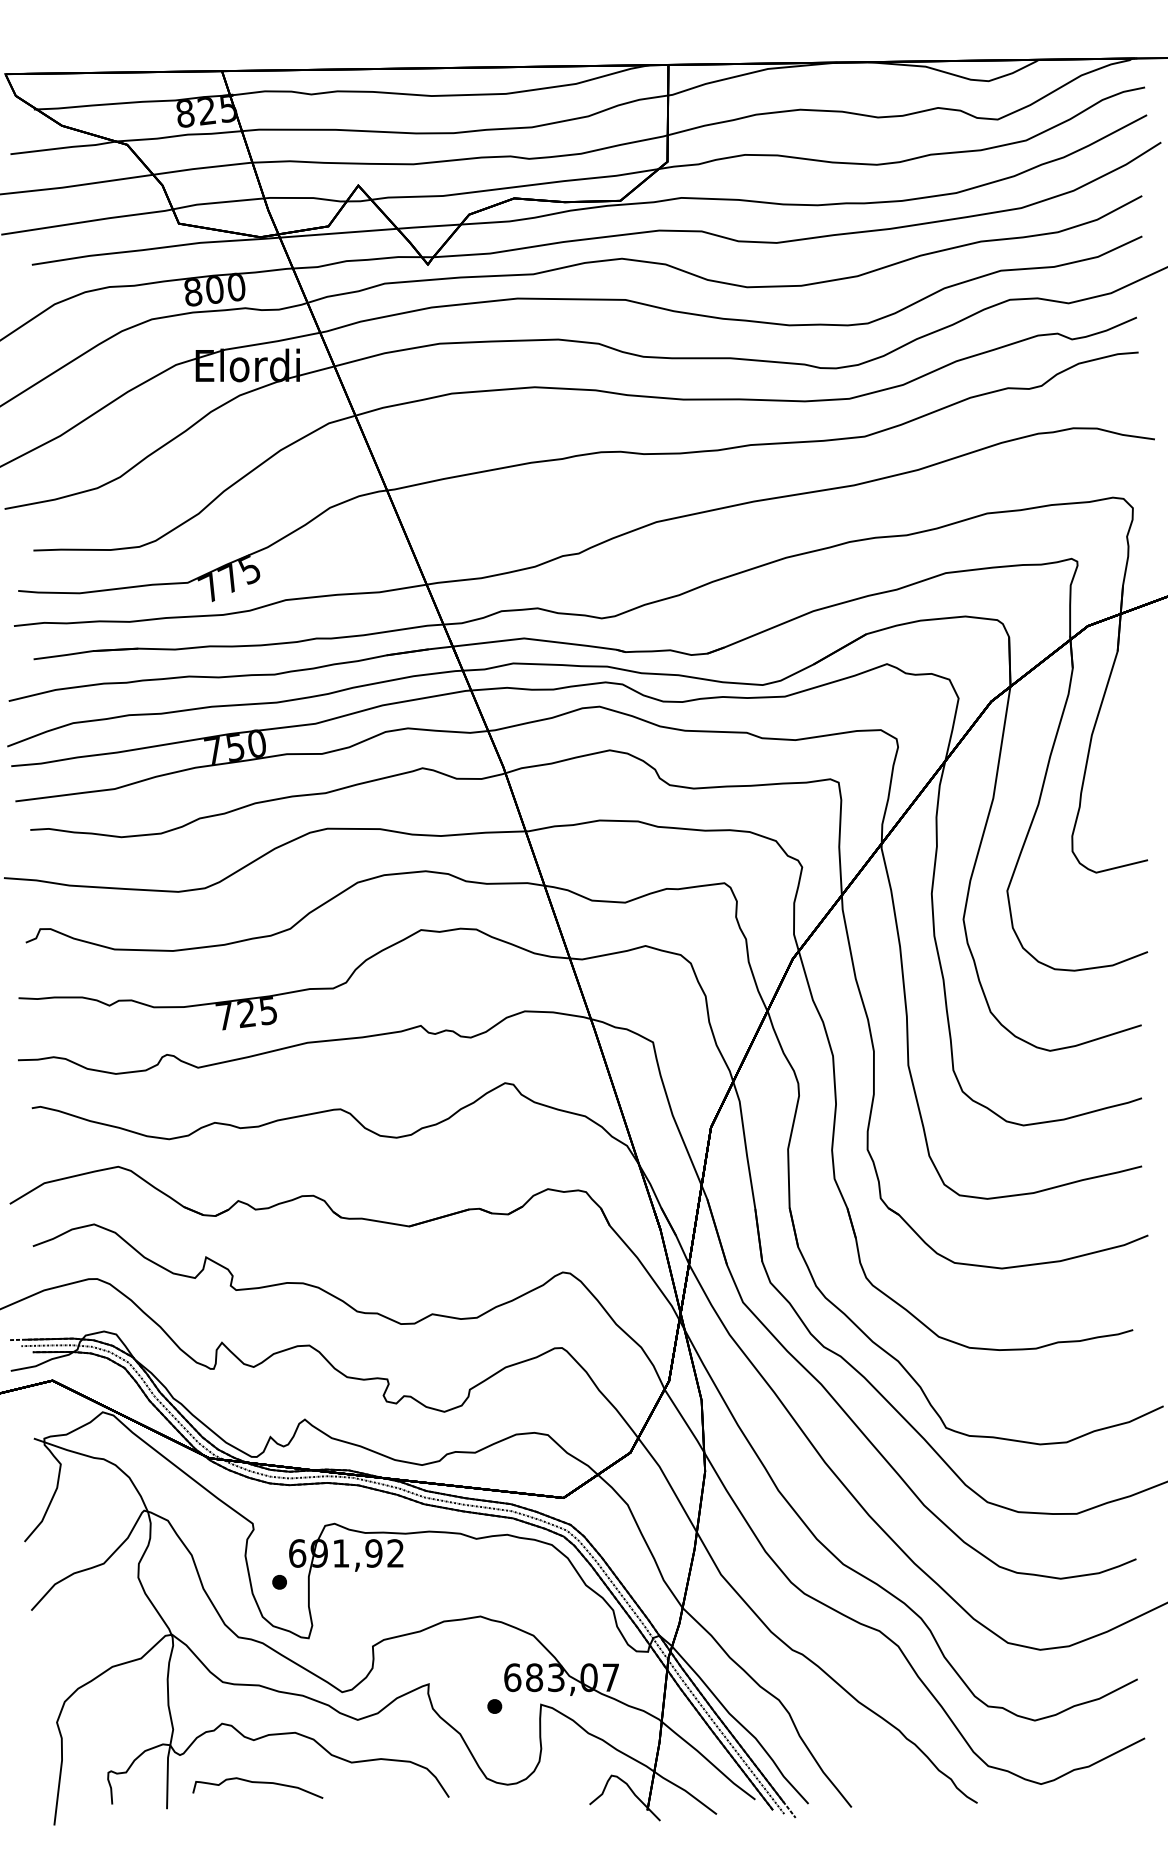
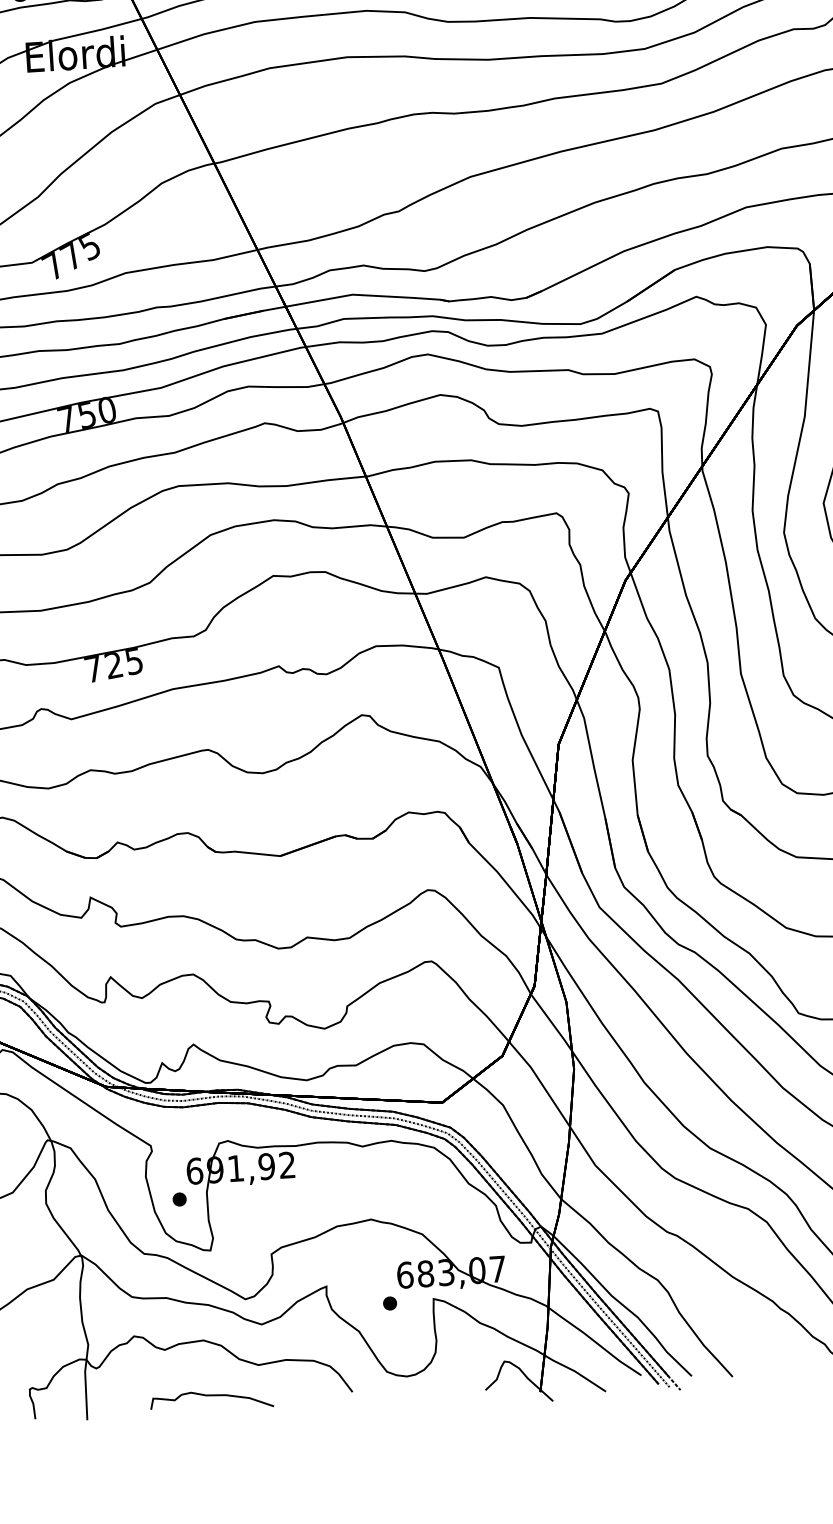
curve: (257, 1783) -> (211, 1396), moved

